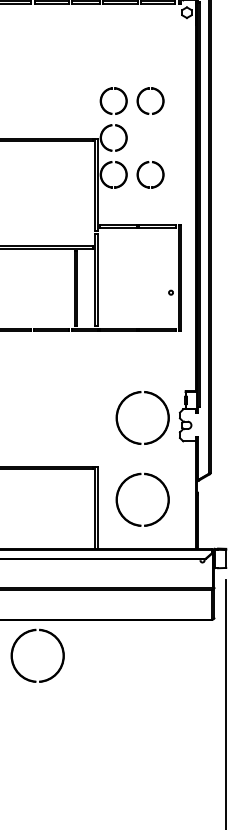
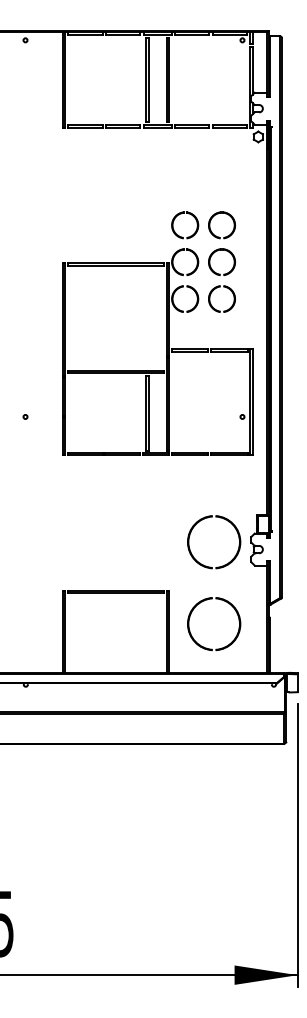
part: (143, 129) -> (214, 253), added
part: (55, 673) -> (126, 797), removed

